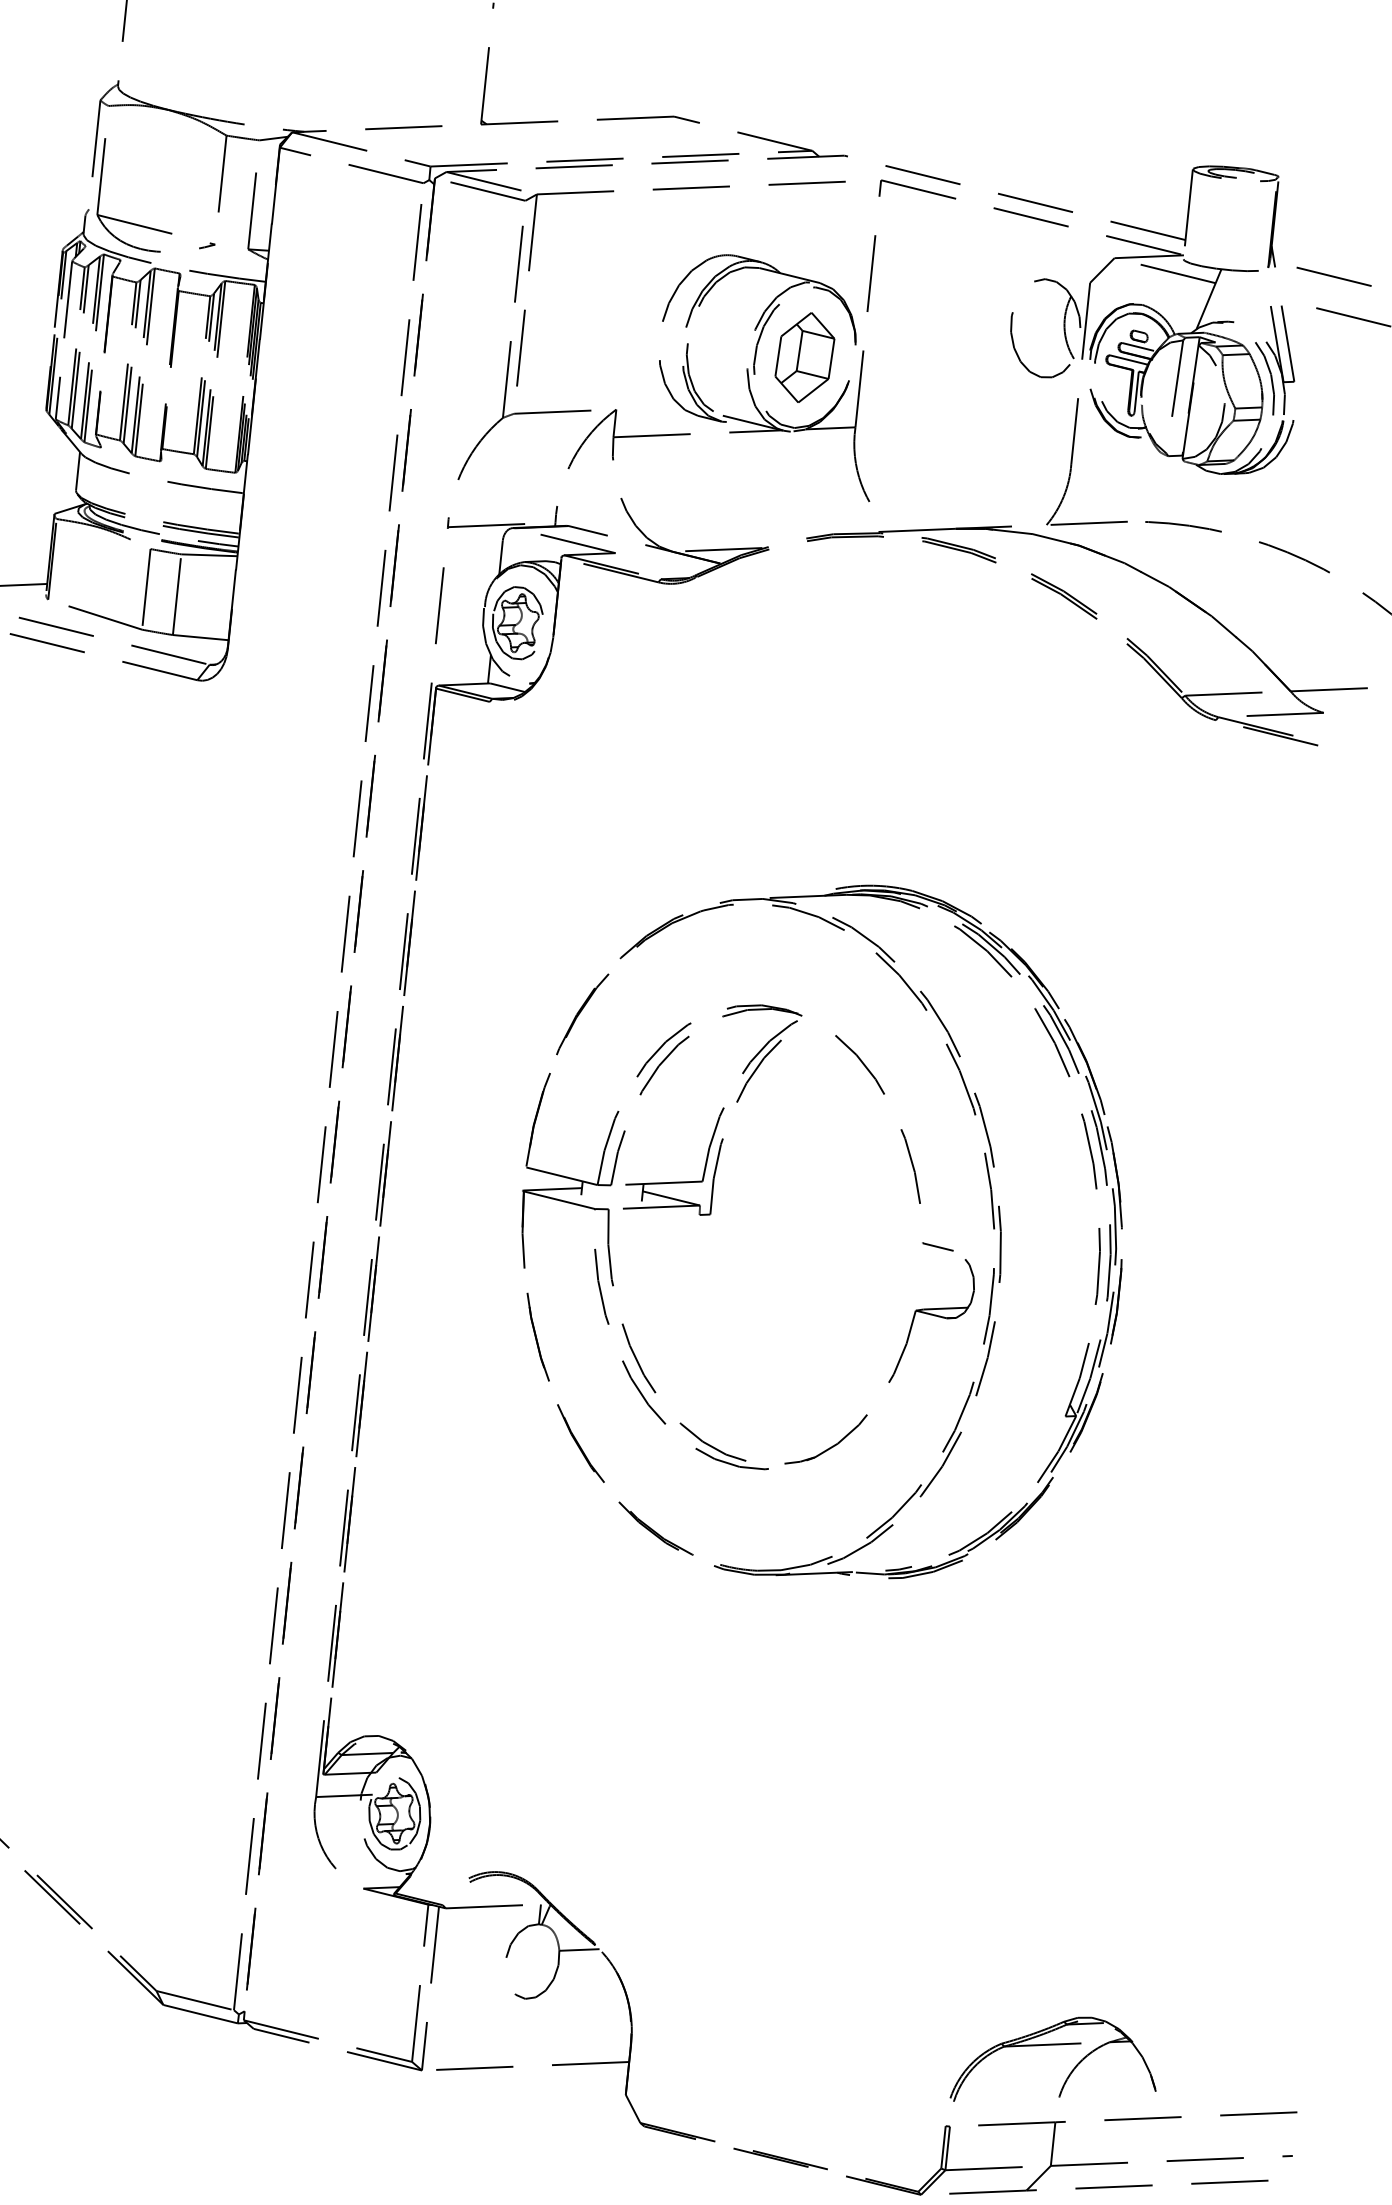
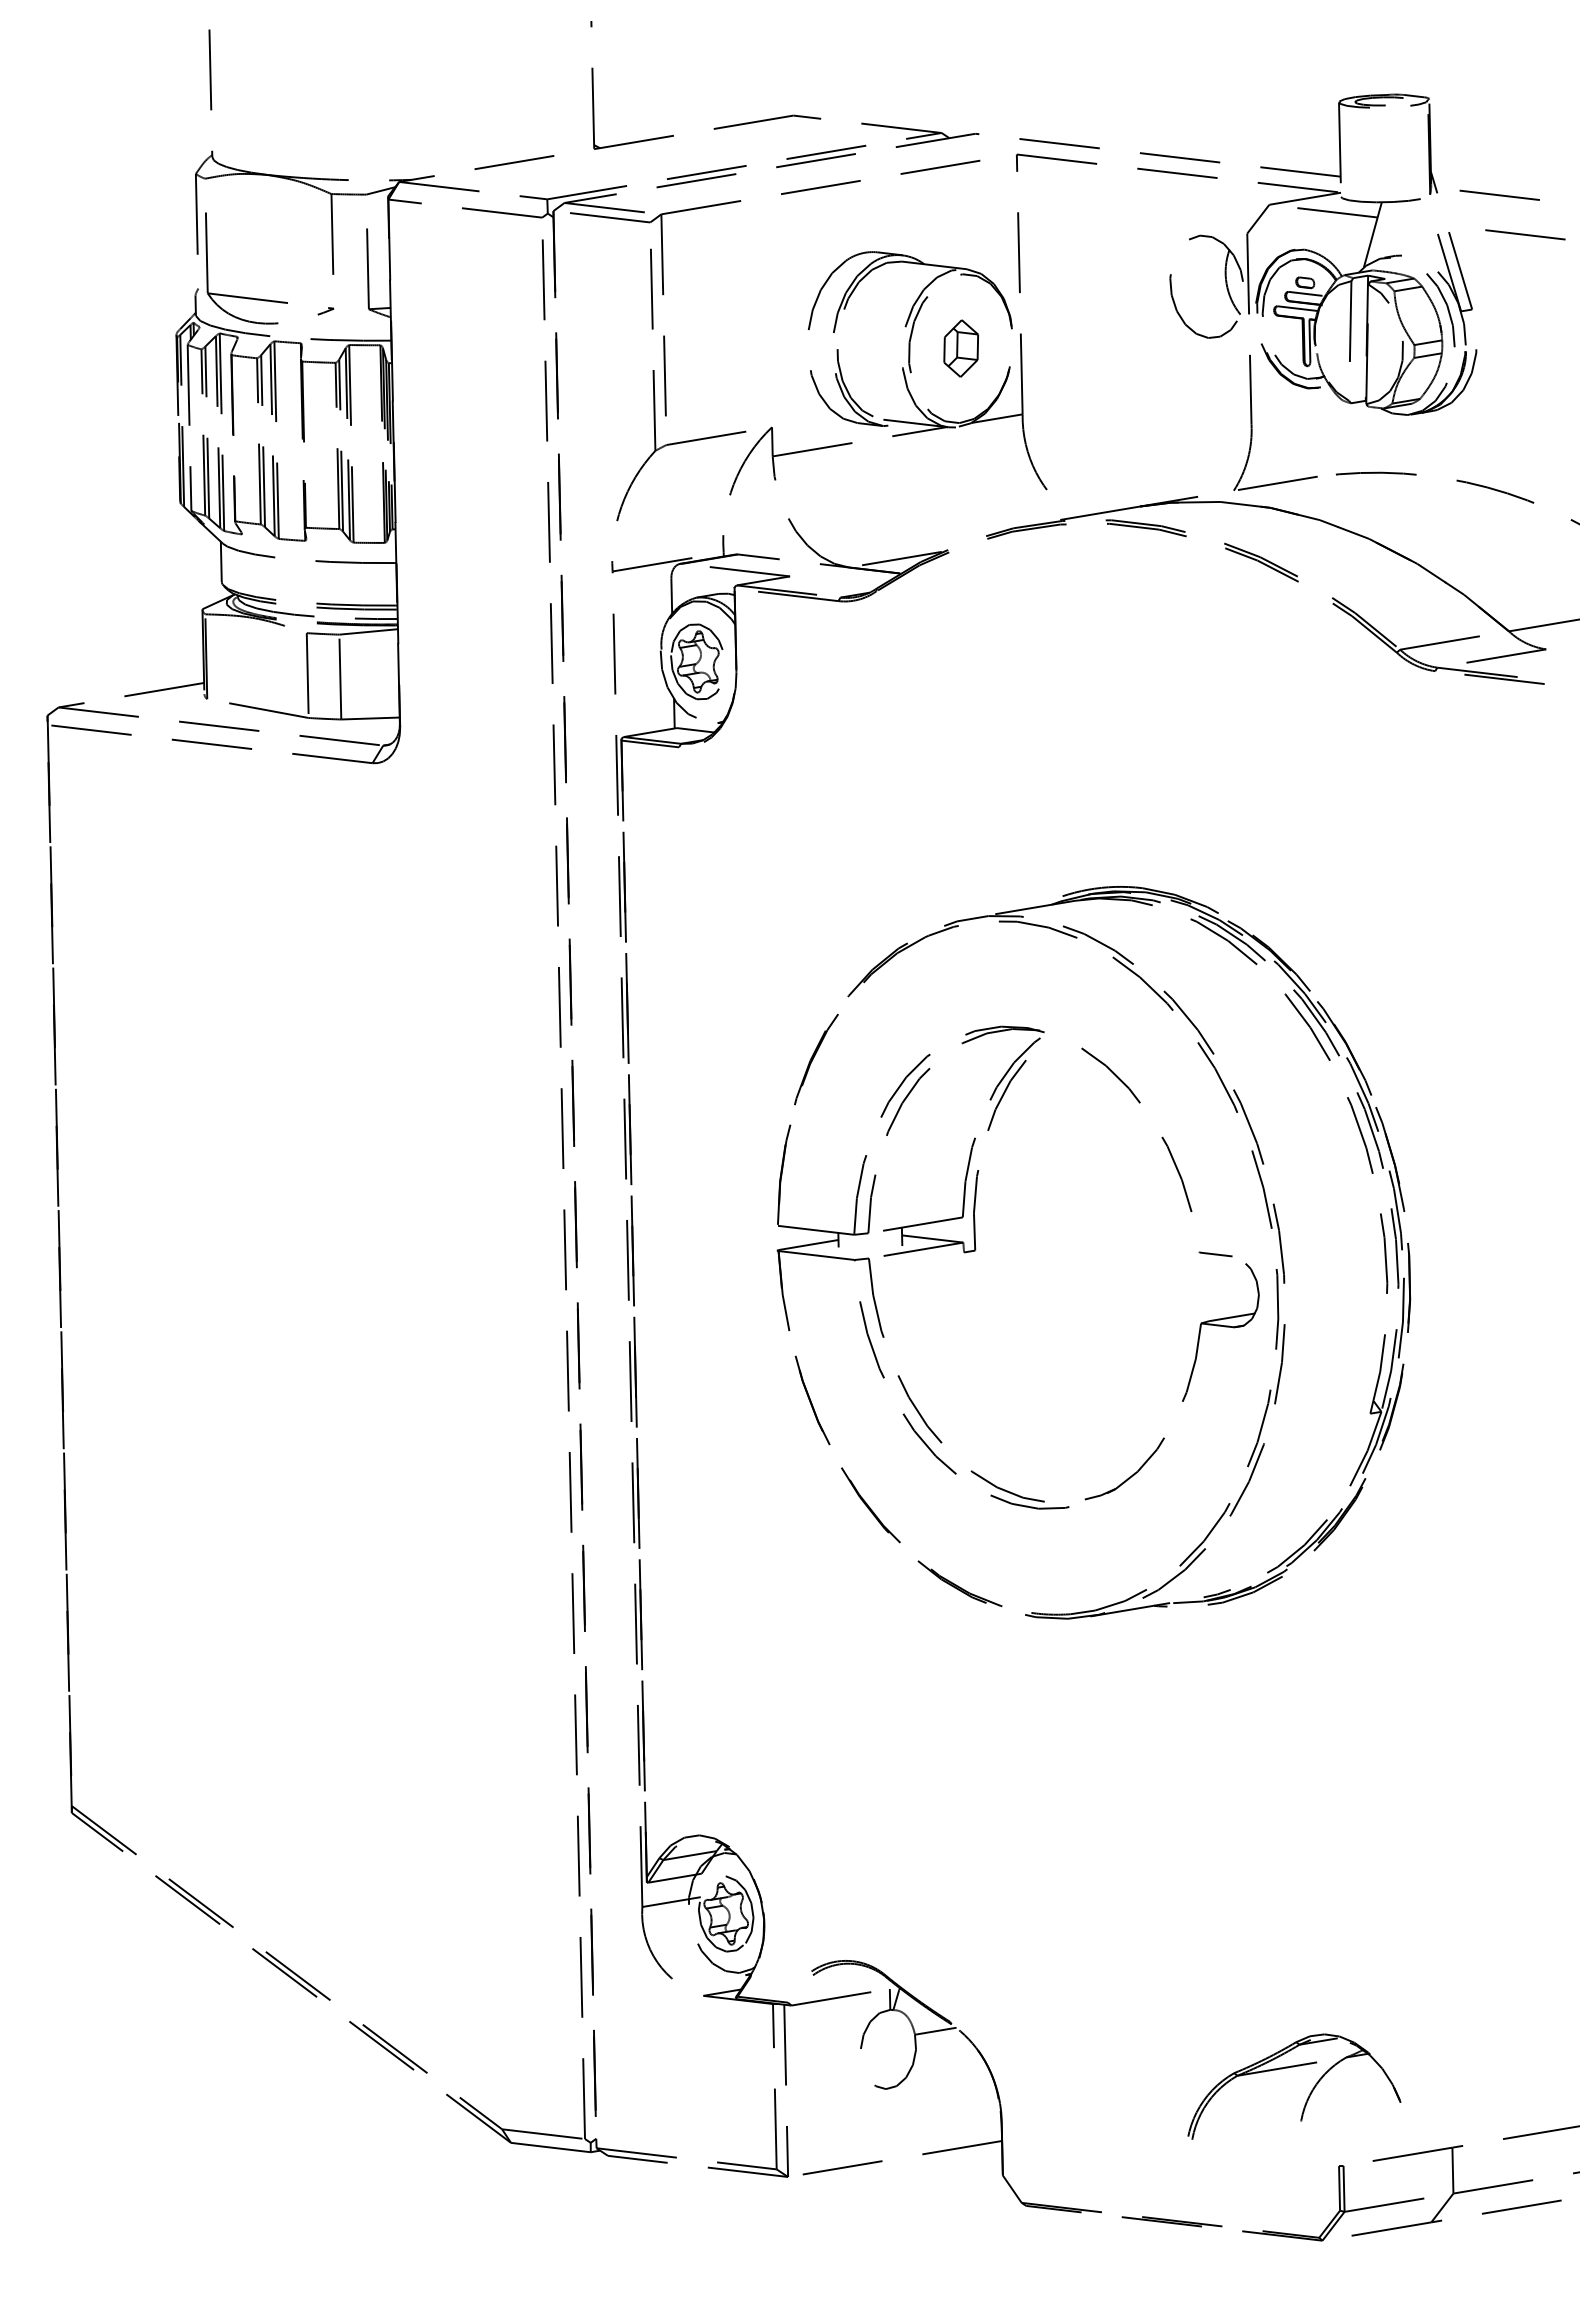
part: (805, 357) -> (961, 348), size x0.6
part: (1070, 2072) -> (1309, 2093), moved

